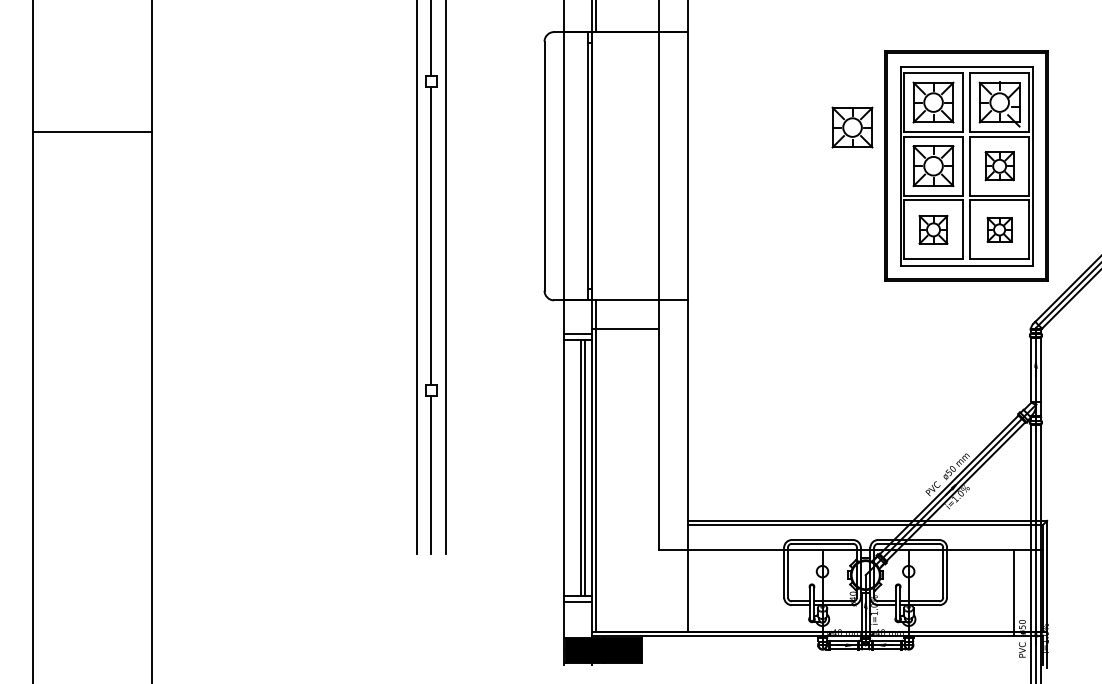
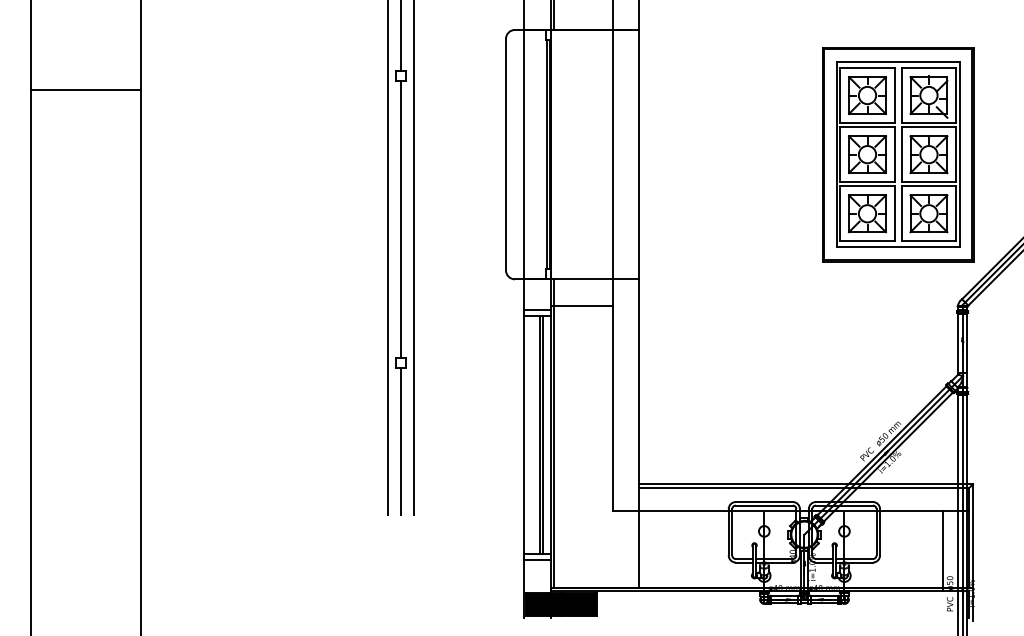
part: (852, 127) -> (792, 118), removed
line: (92, 131) -> (85, 89), moved
part: (999, 166) -> (928, 154), size x1.43
part: (933, 229) -> (867, 213), size x1.43
part: (999, 229) -> (928, 213), size x1.67

